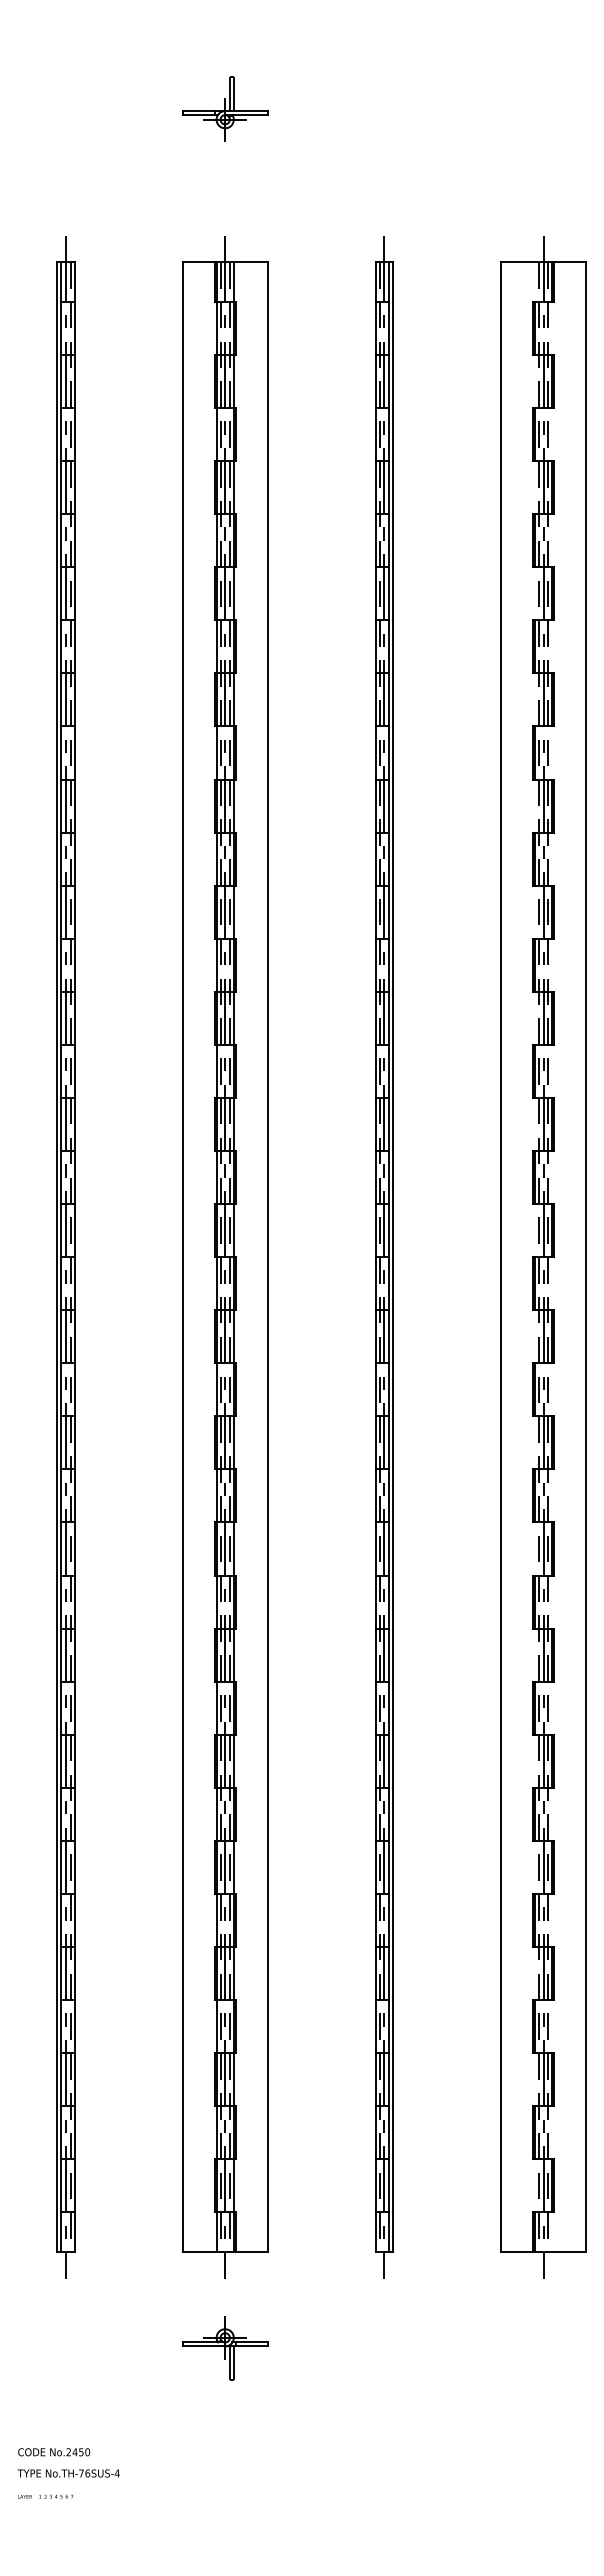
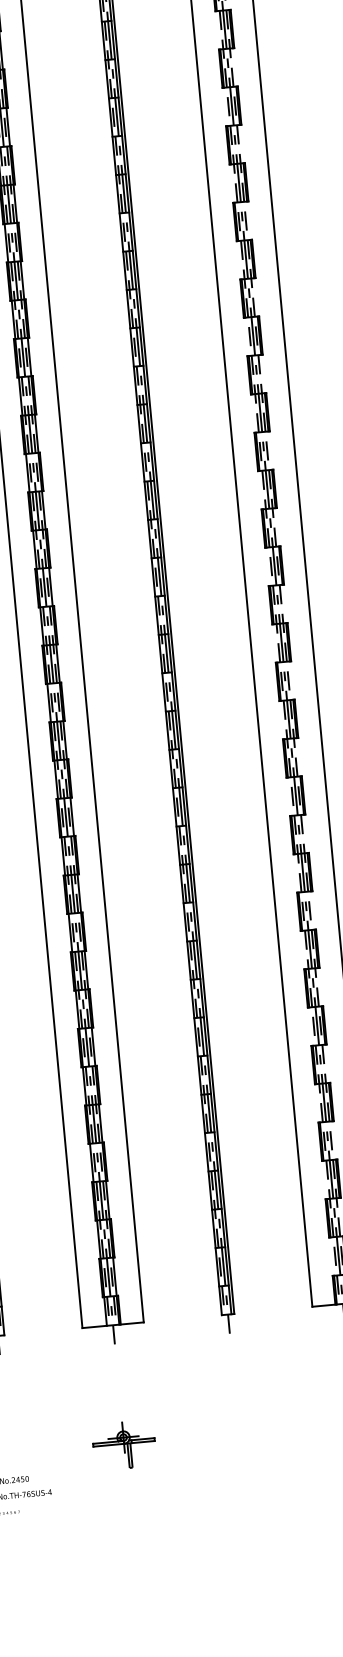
part: (225, 2348) -> (124, 1445), moved

